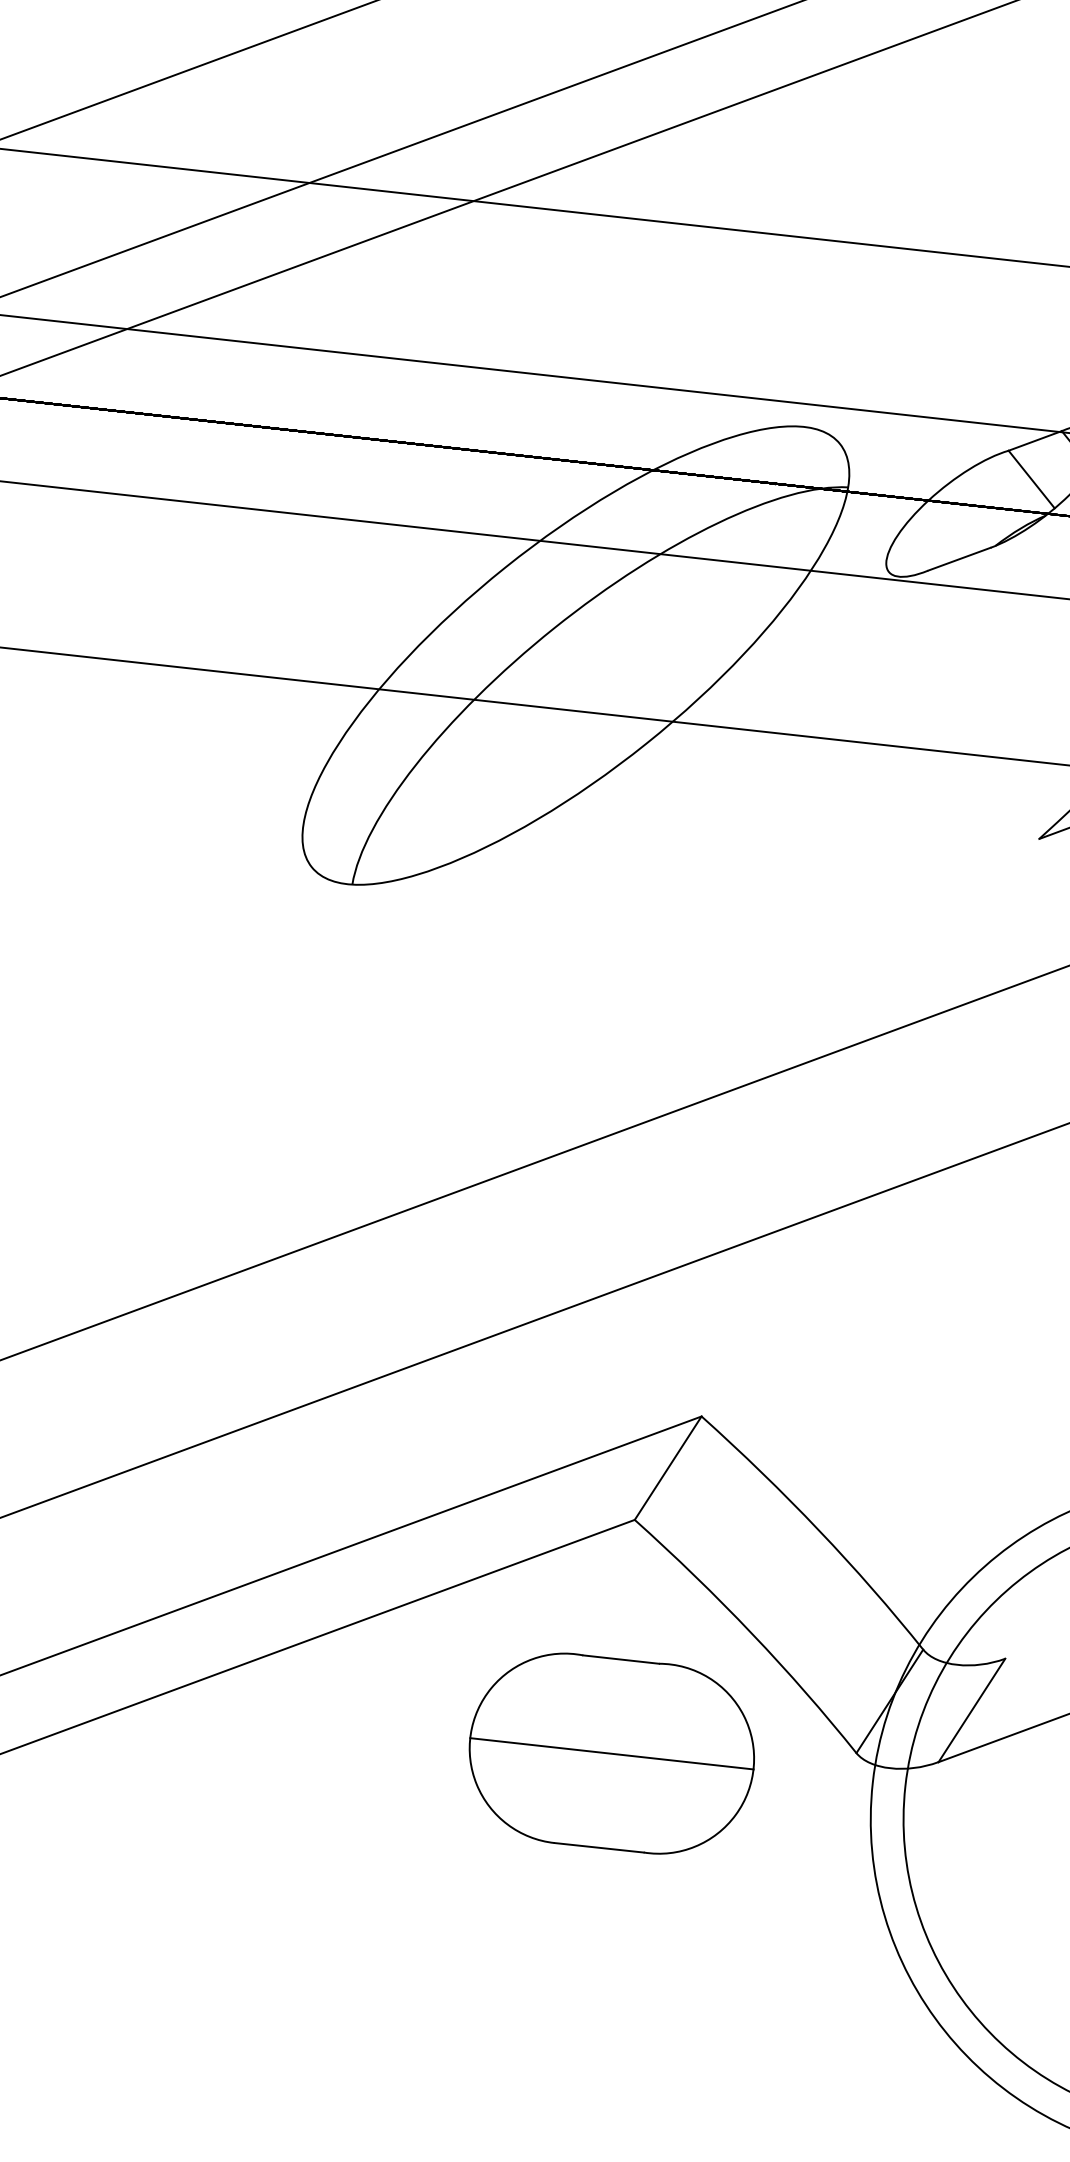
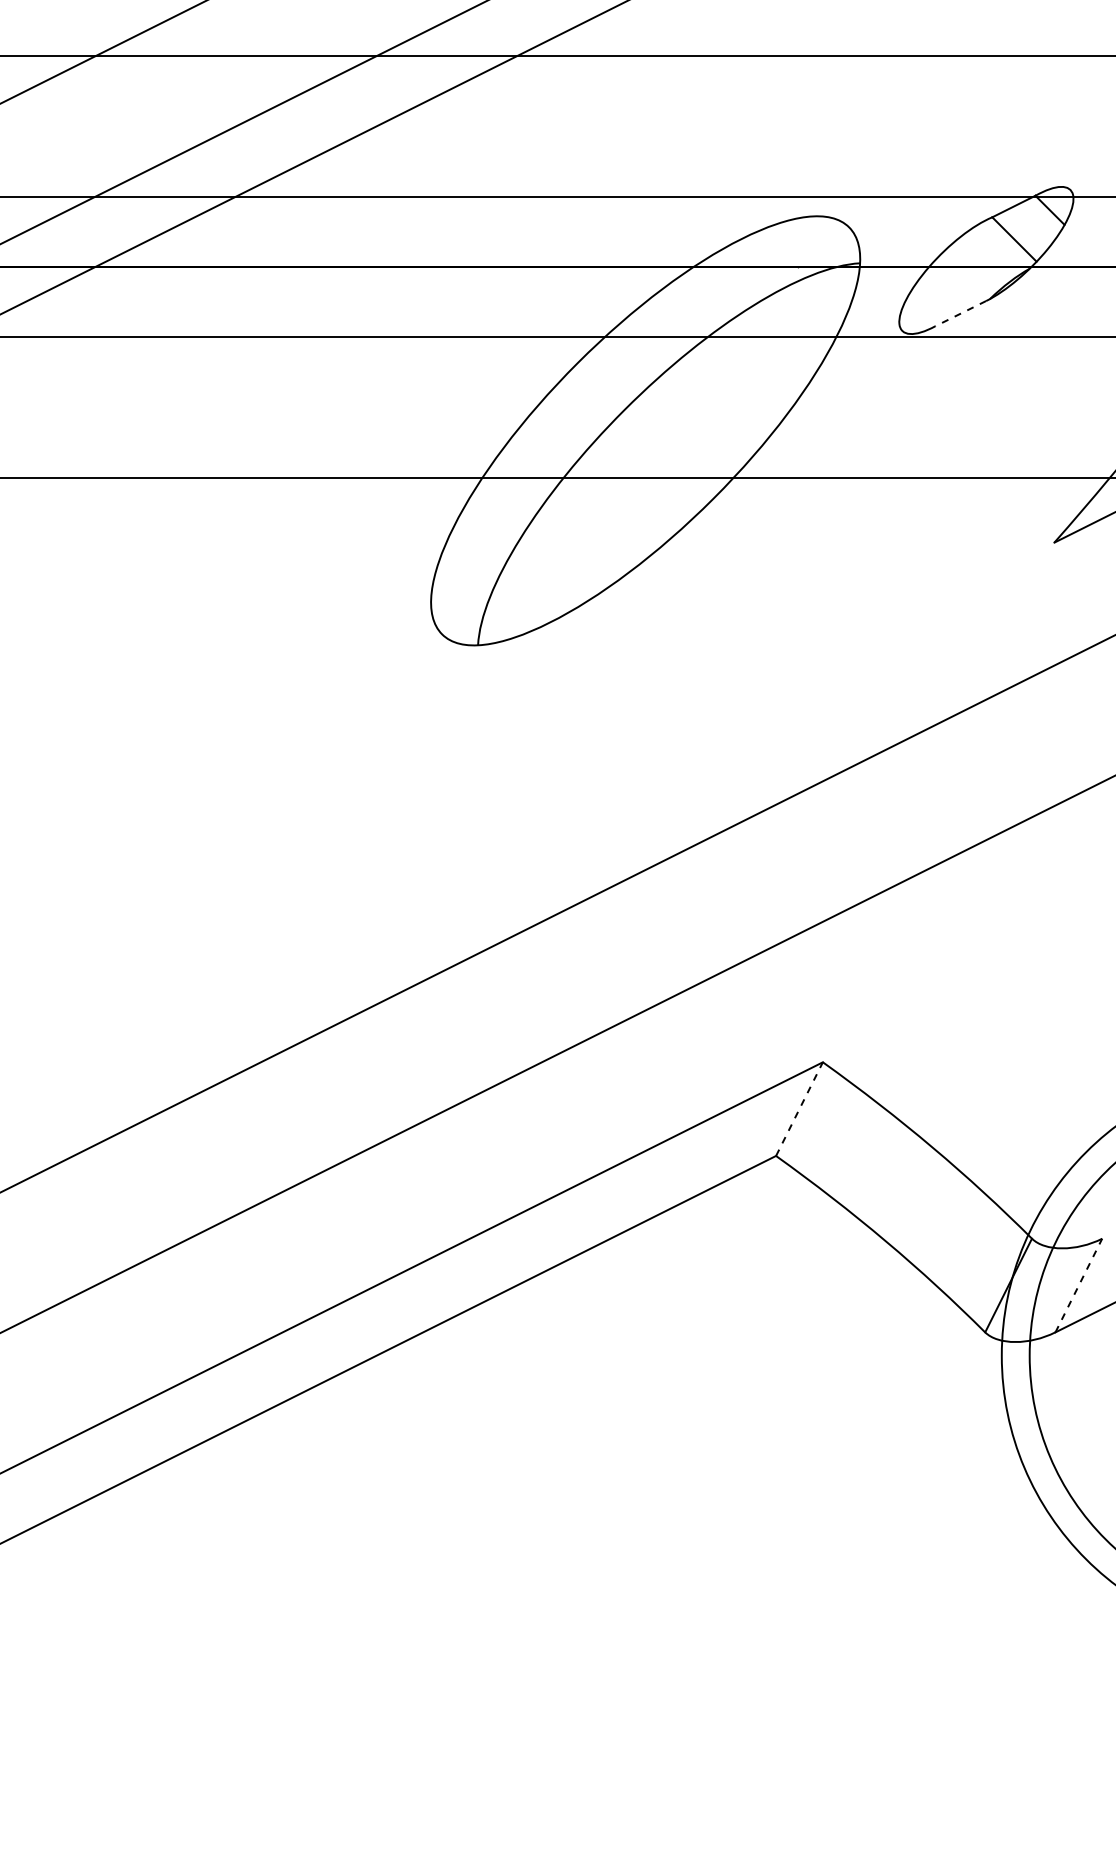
line: (959, 559) -> (960, 313), solid -> dashed
line: (668, 1467) -> (799, 1108), solid -> dashed
line: (972, 1710) -> (1079, 1285), solid -> dashed
part: (611, 1753) -> (778, 1355), removed

